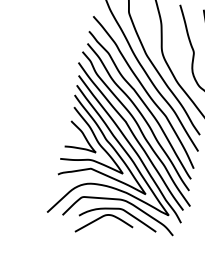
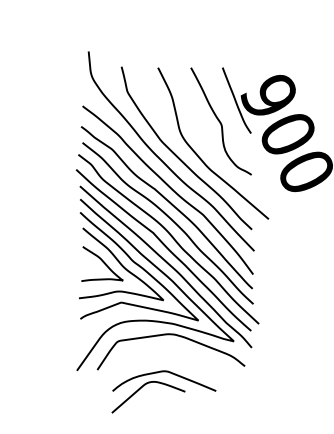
part: (119, 219) -> (165, 385), moved

